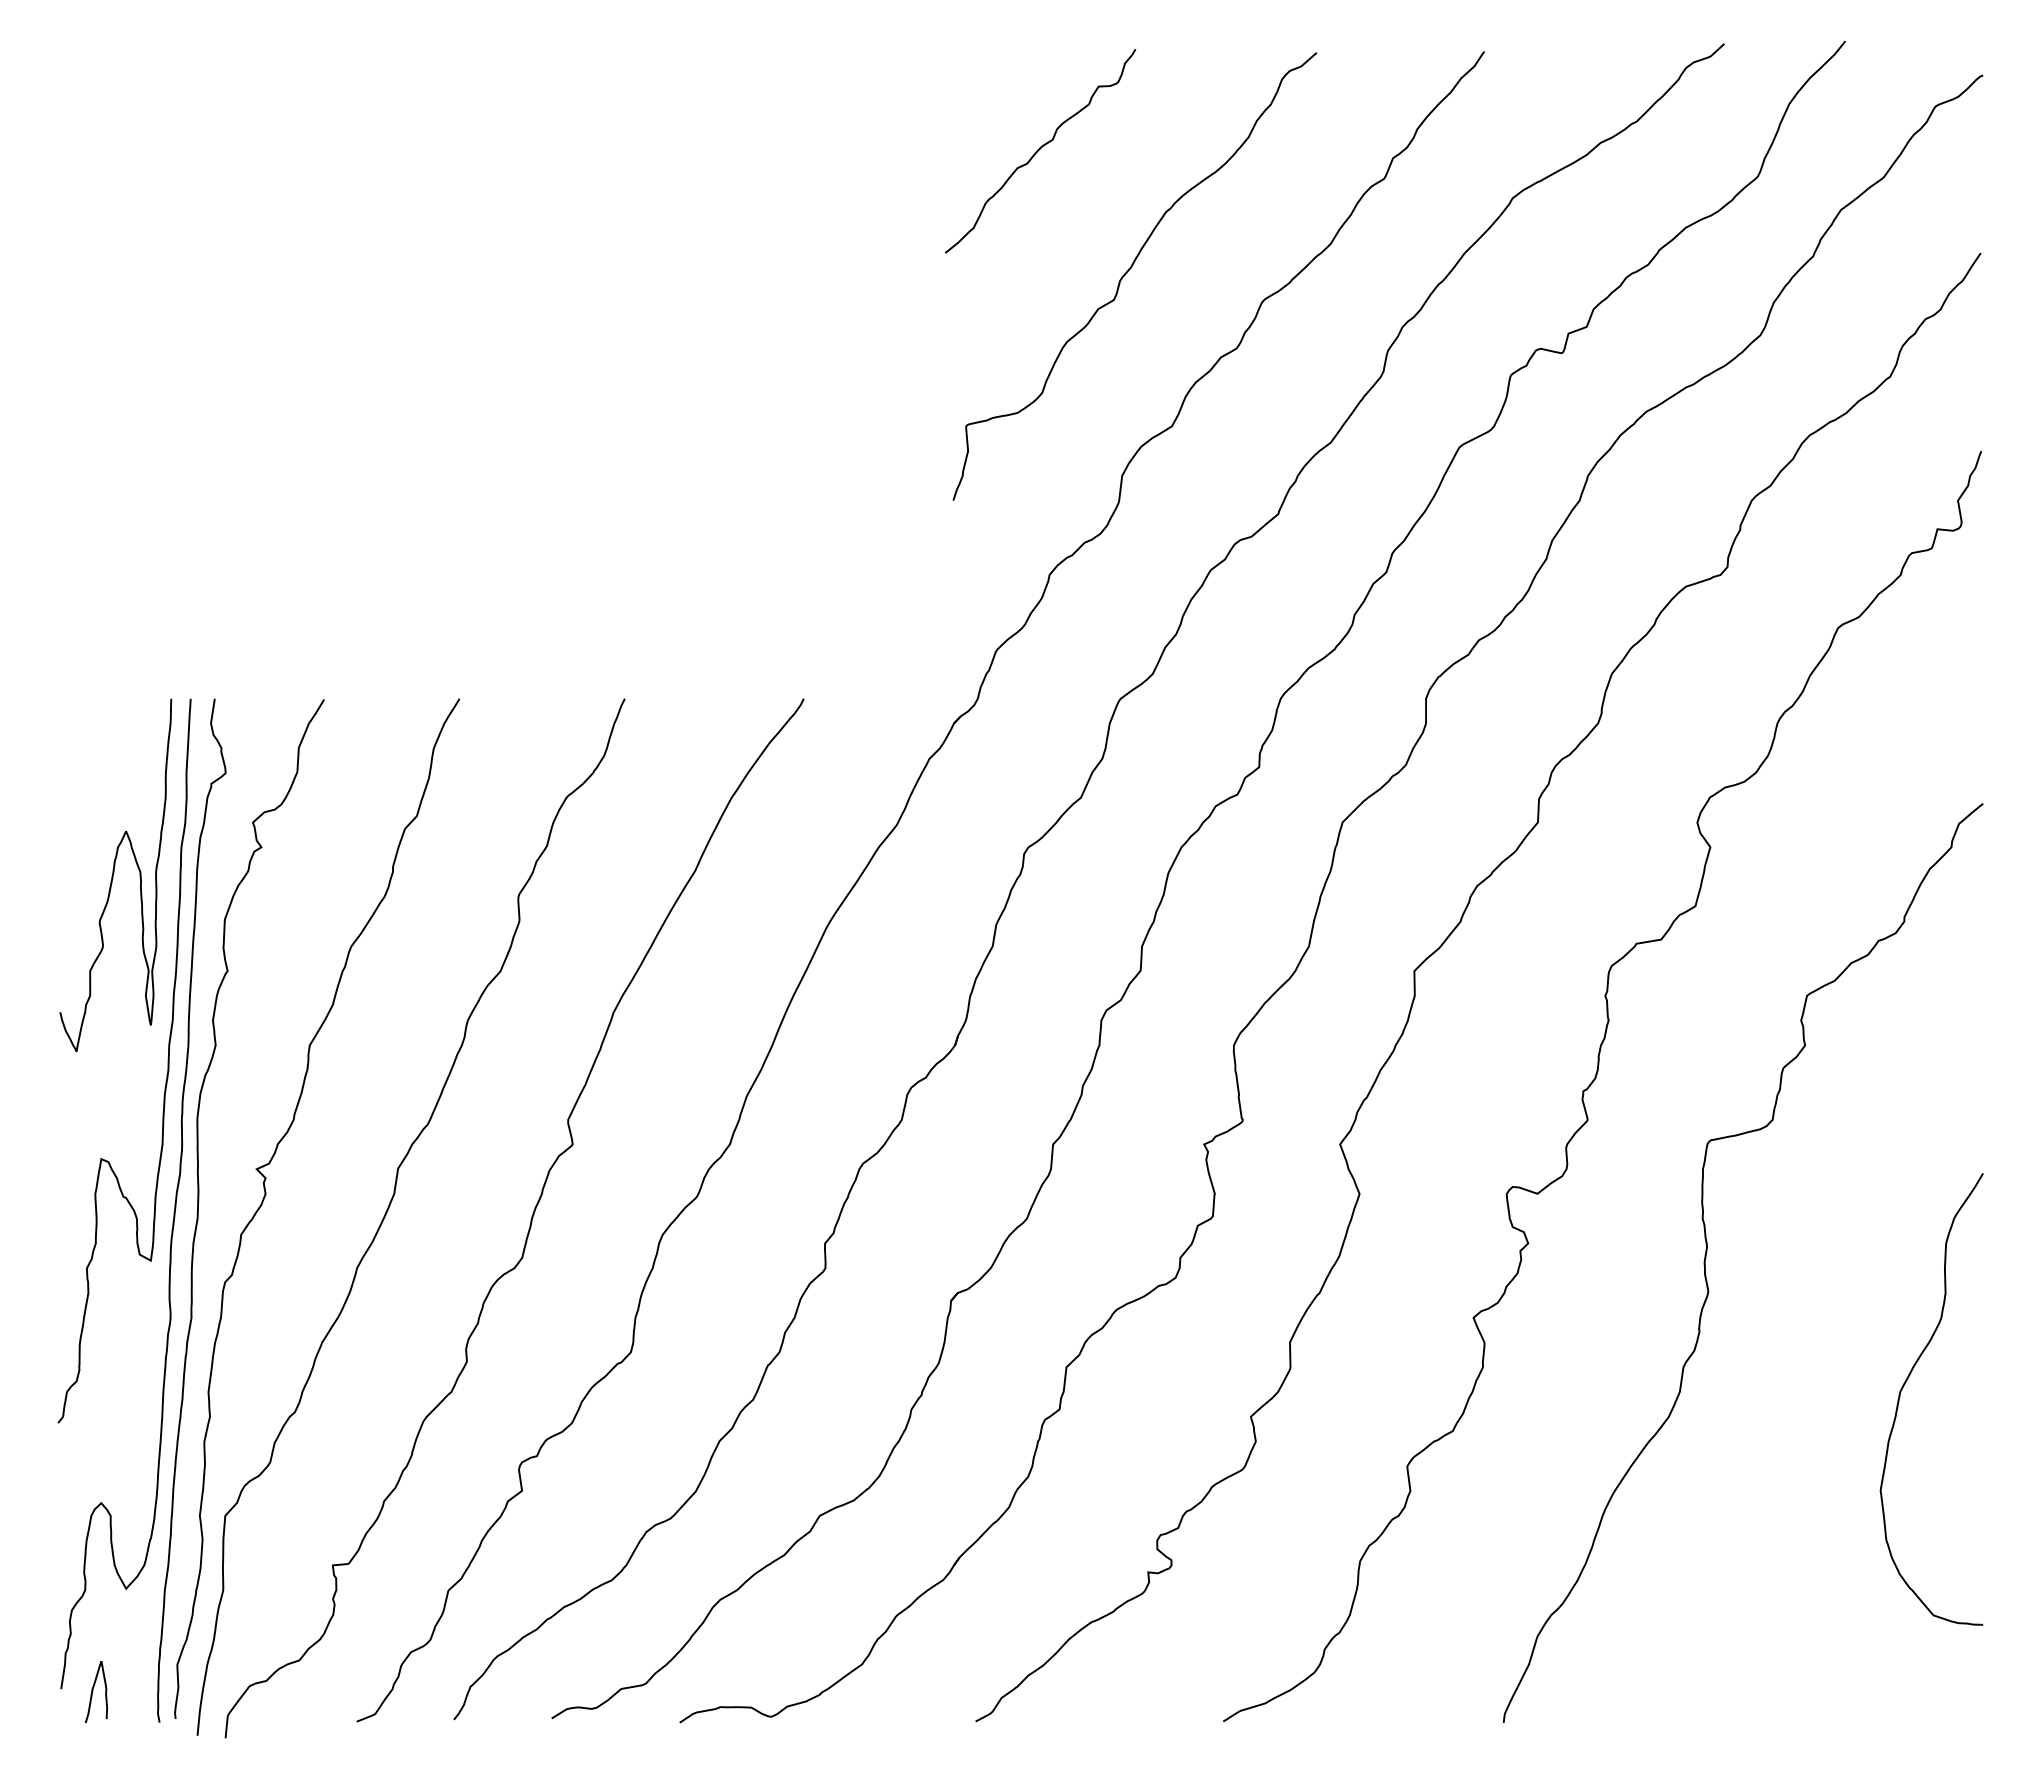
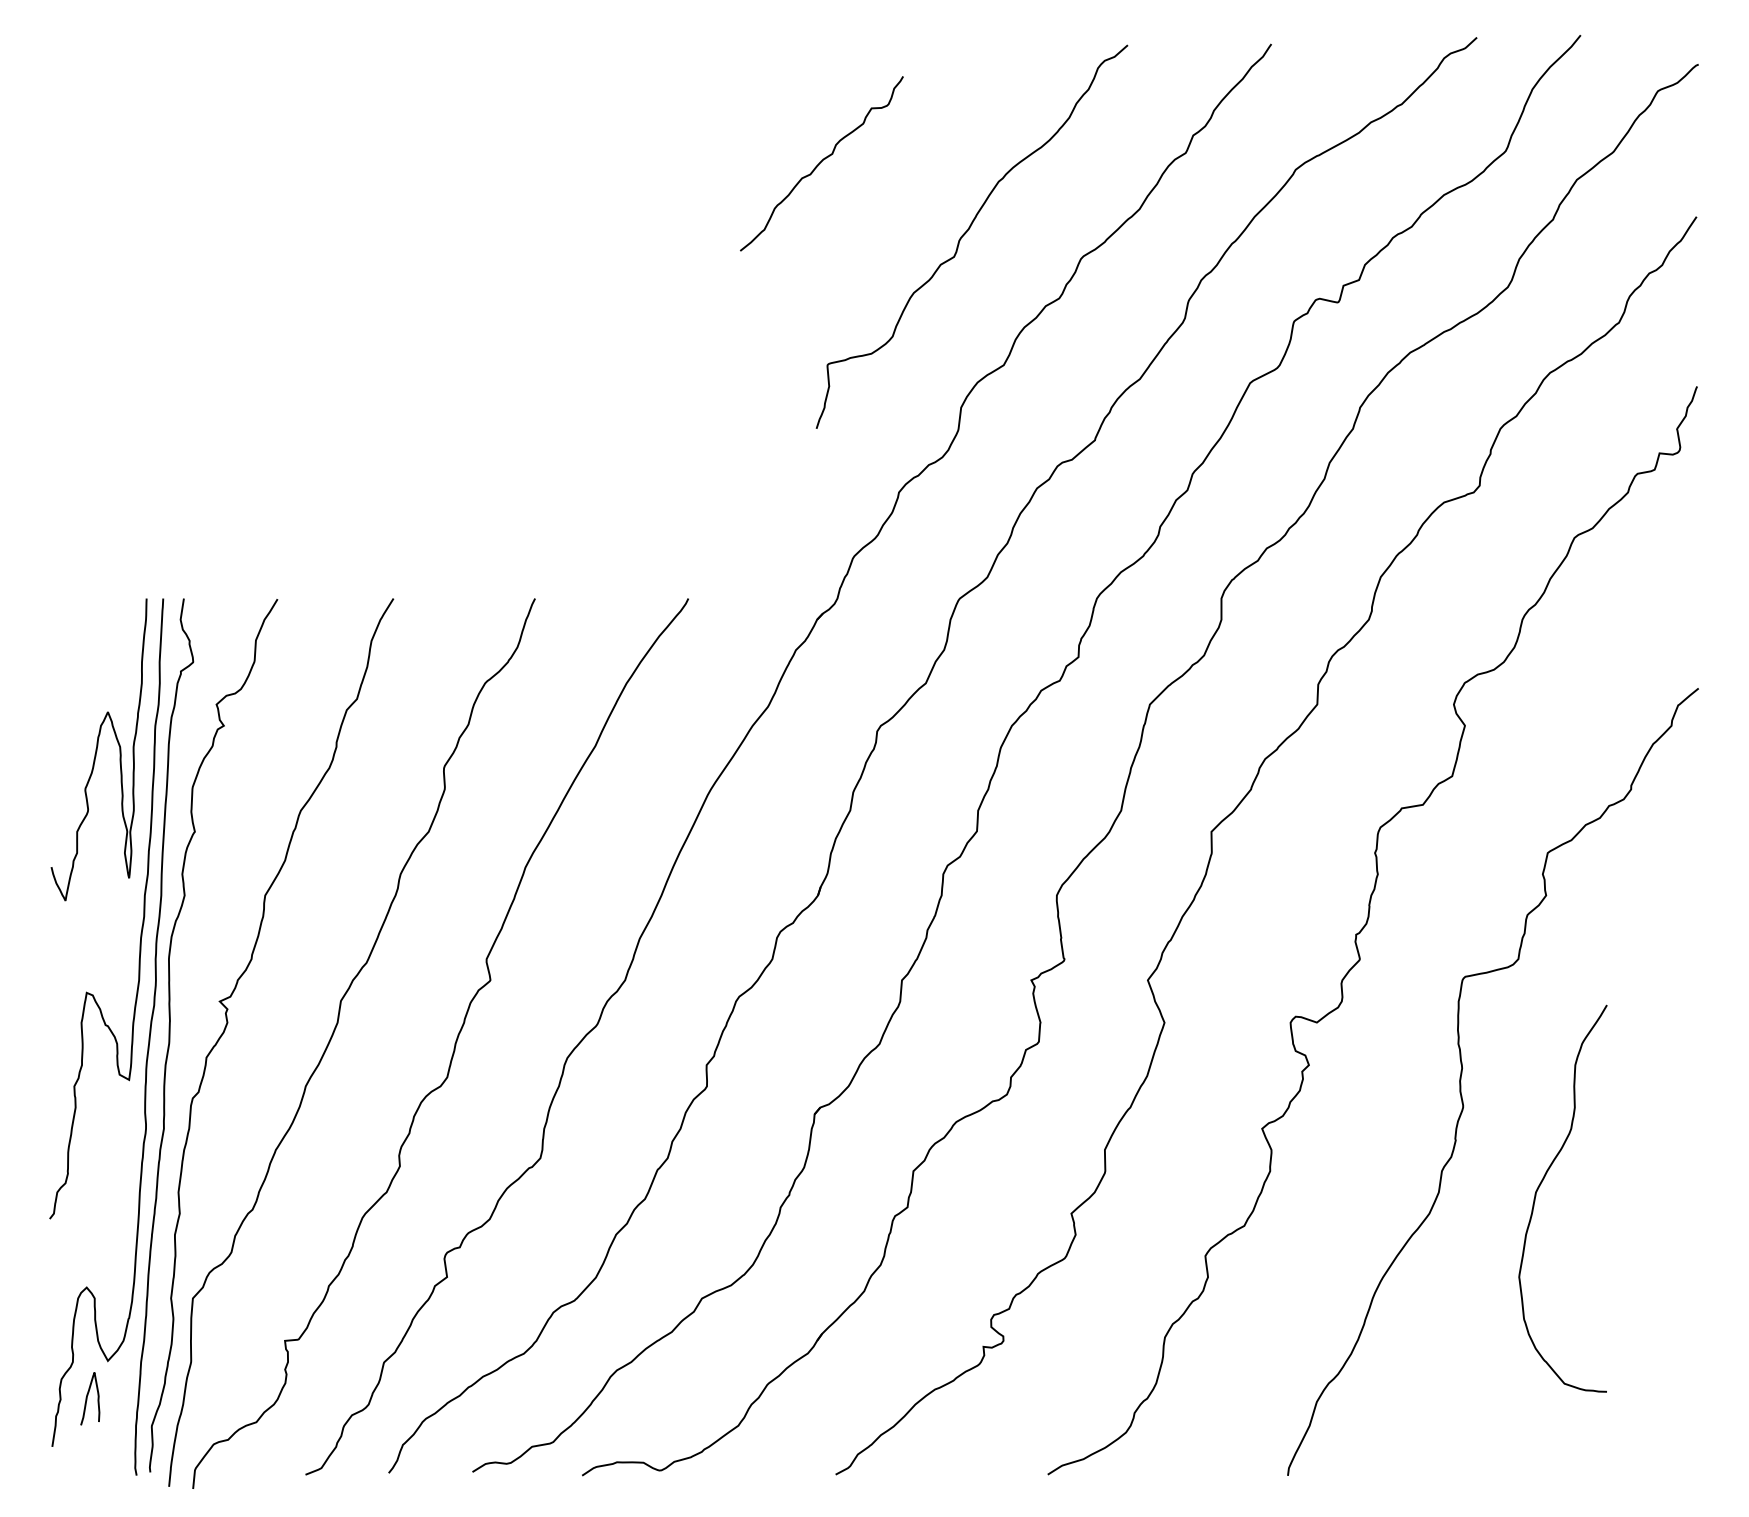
curve: (1039, 150) -> (820, 163), moved
curve: (1904, 1386) -> (1539, 1187), moved
curve: (93, 1691) -> (87, 1398), moved

